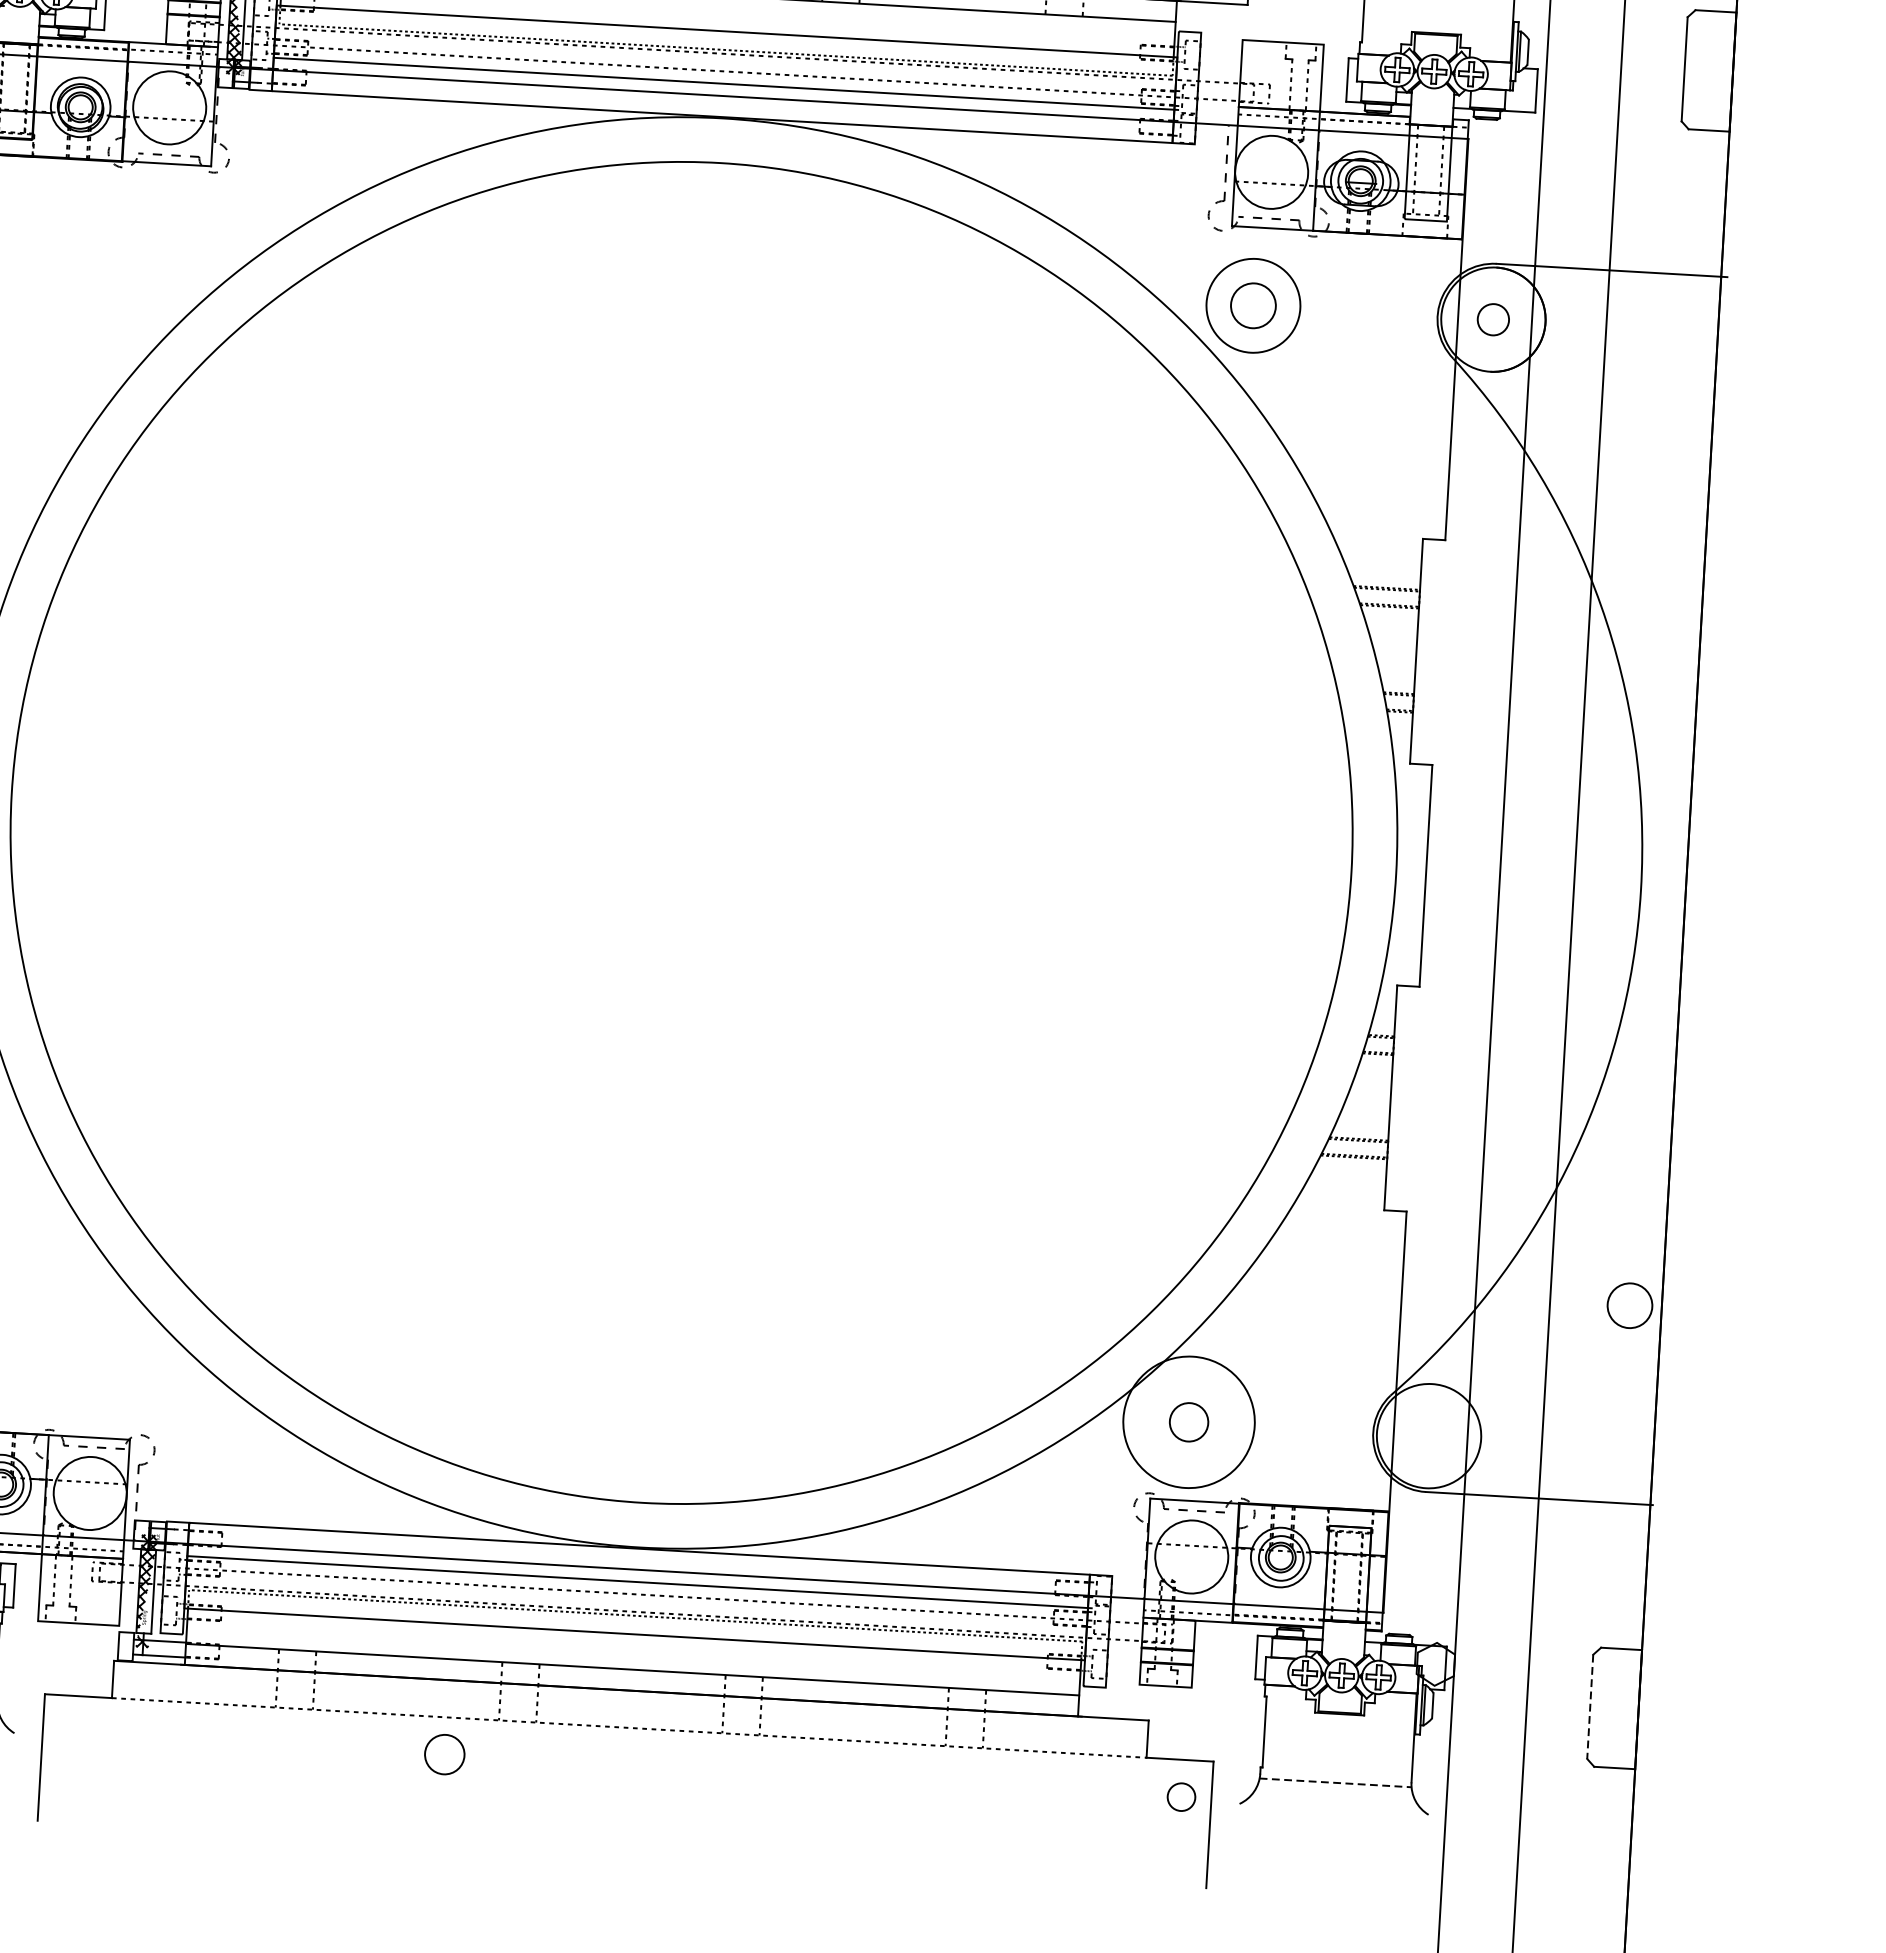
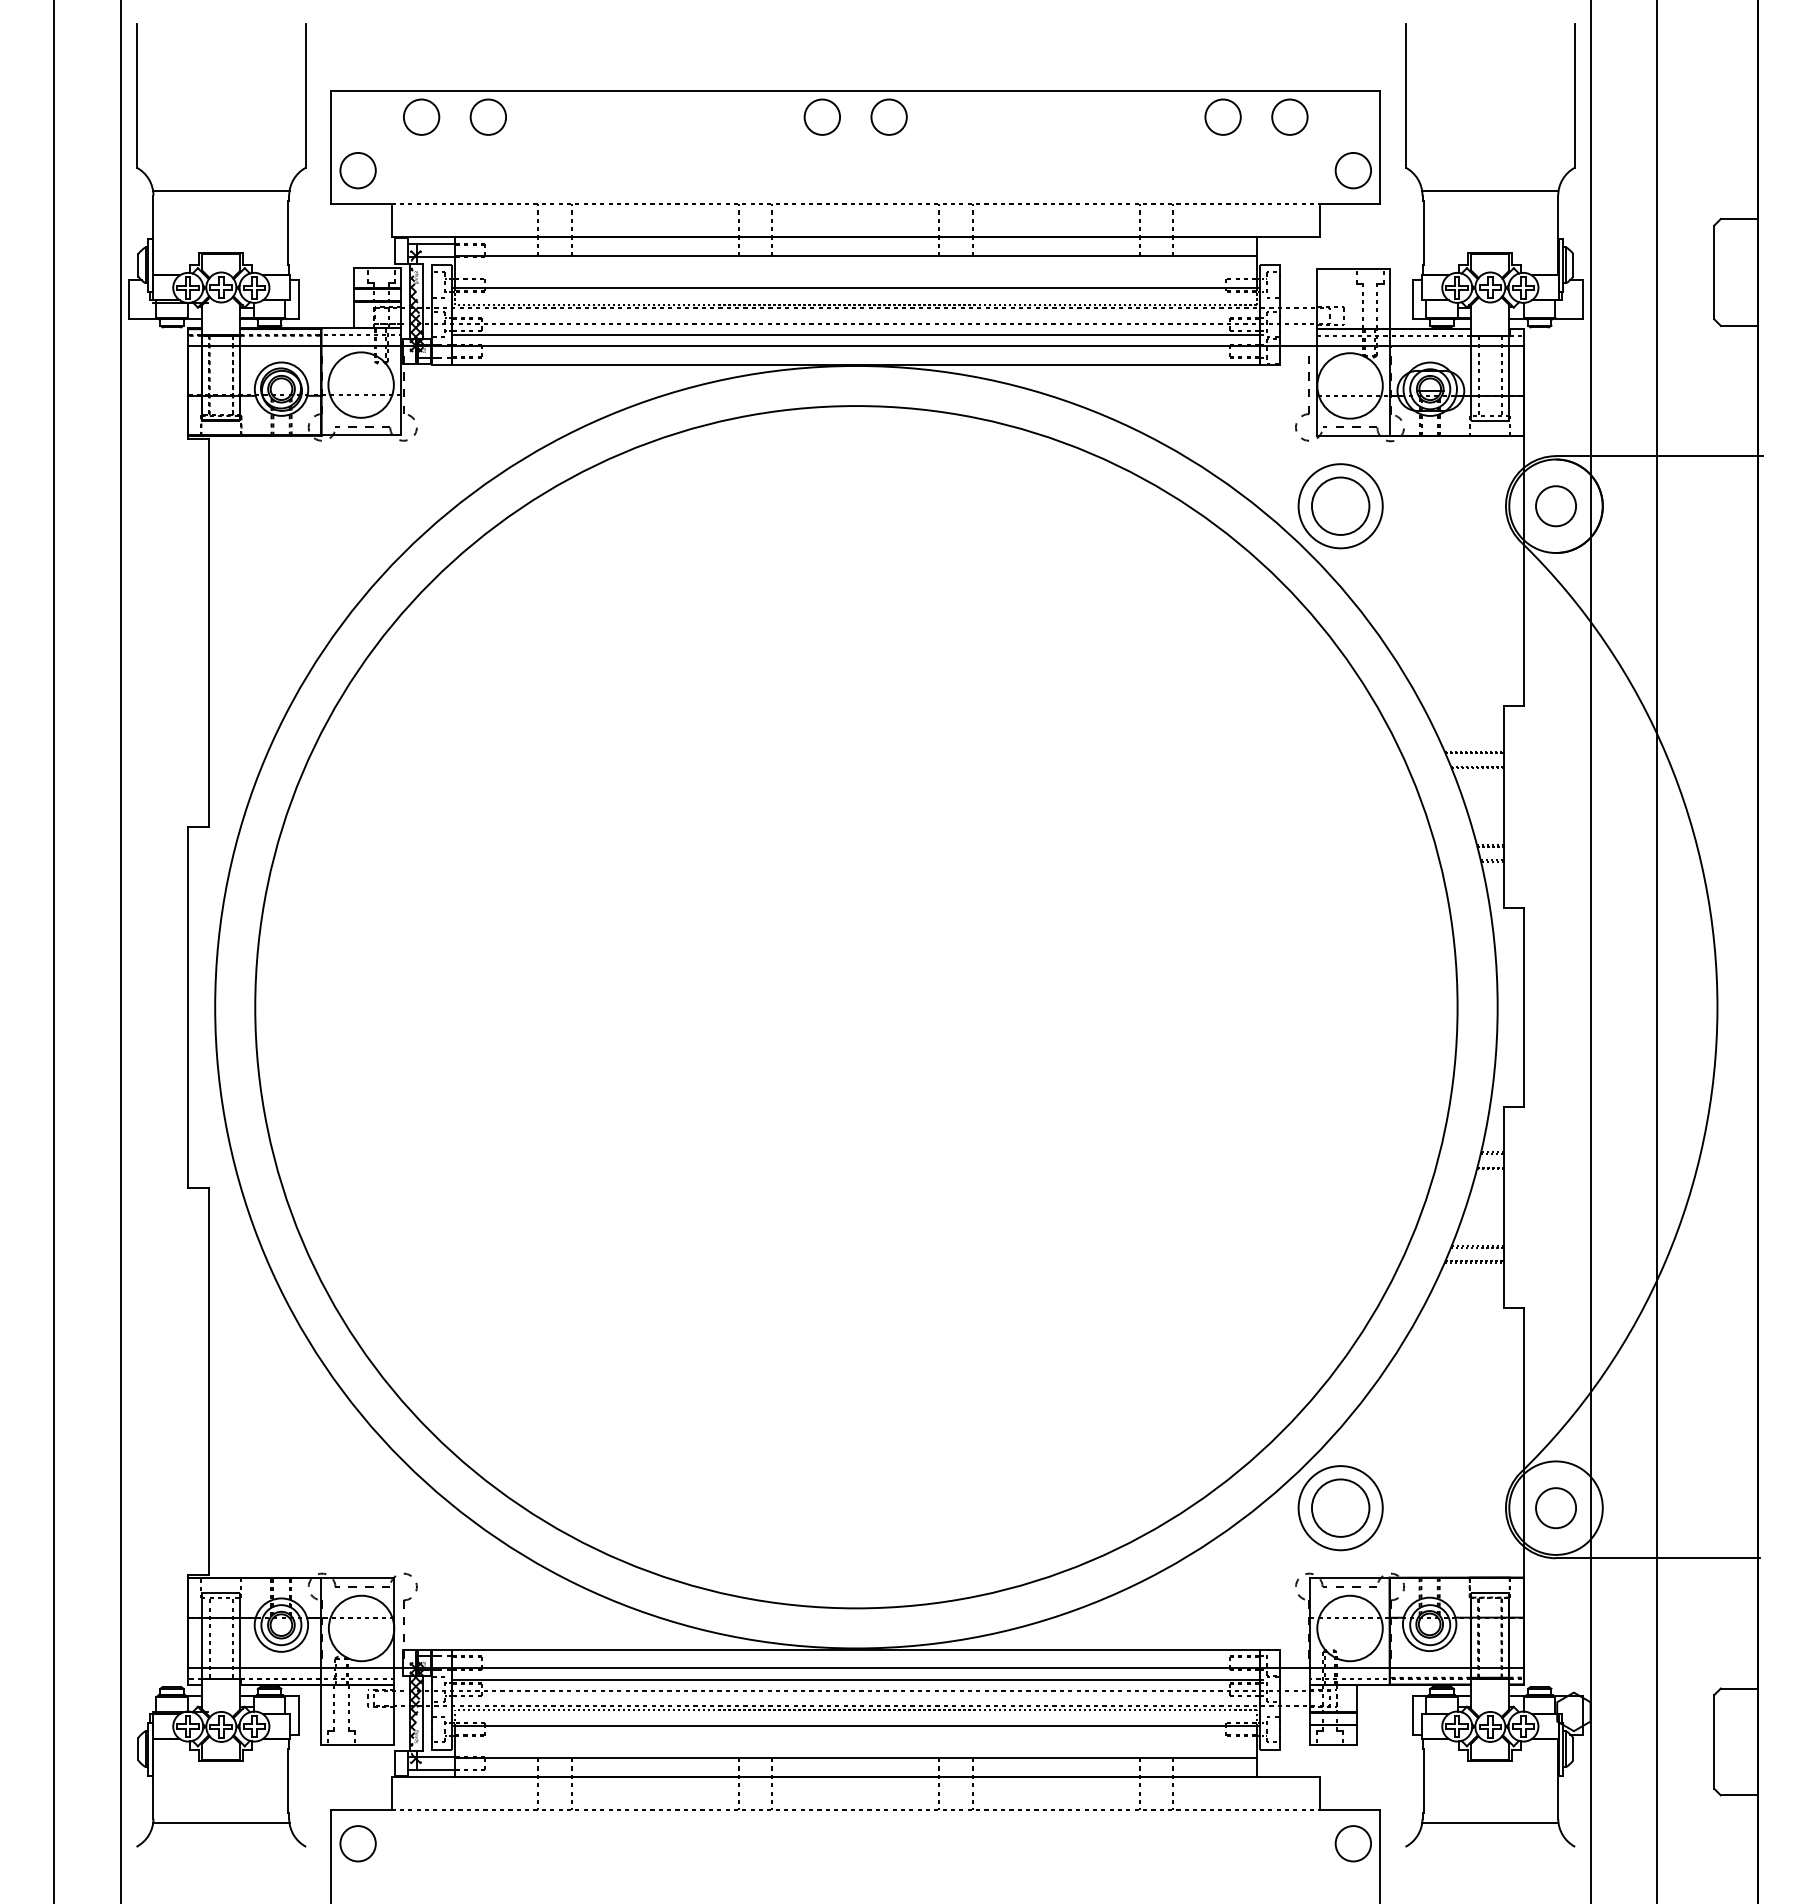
circle: (1253, 304) -> (1340, 505), size x1.43
circle: (1492, 319) -> (1555, 506), size x1.43
circle: (1629, 1306) -> (1555, 1508), moved
circle: (1188, 1421) -> (1340, 1507), size x1.67
circle: (1188, 1422) -> (1340, 1508), size x0.71
line: (1590, 1706) -> (1714, 1741), dashed -> solid
circle: (444, 1754) -> (357, 1843), moved
line: (1335, 1783) -> (1490, 1823), dashed -> solid
circle: (1180, 1796) -> (1352, 1843), size x1.43

